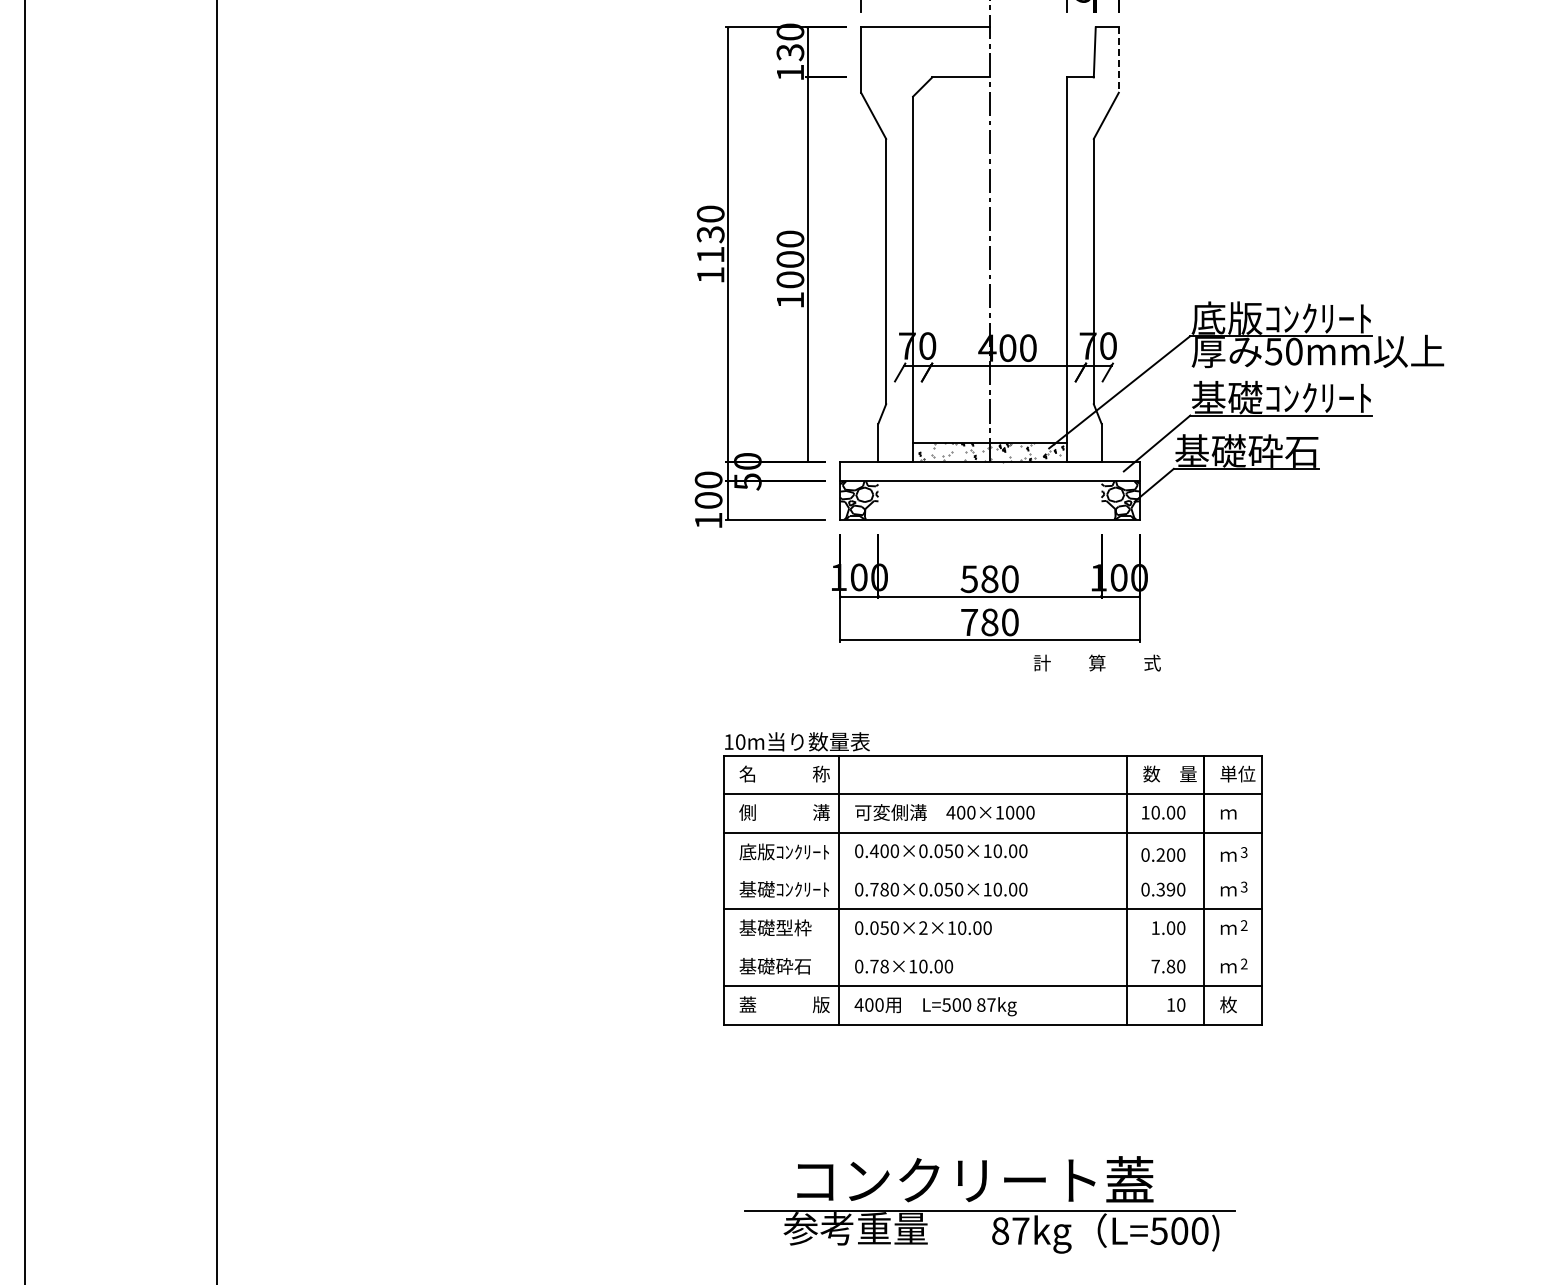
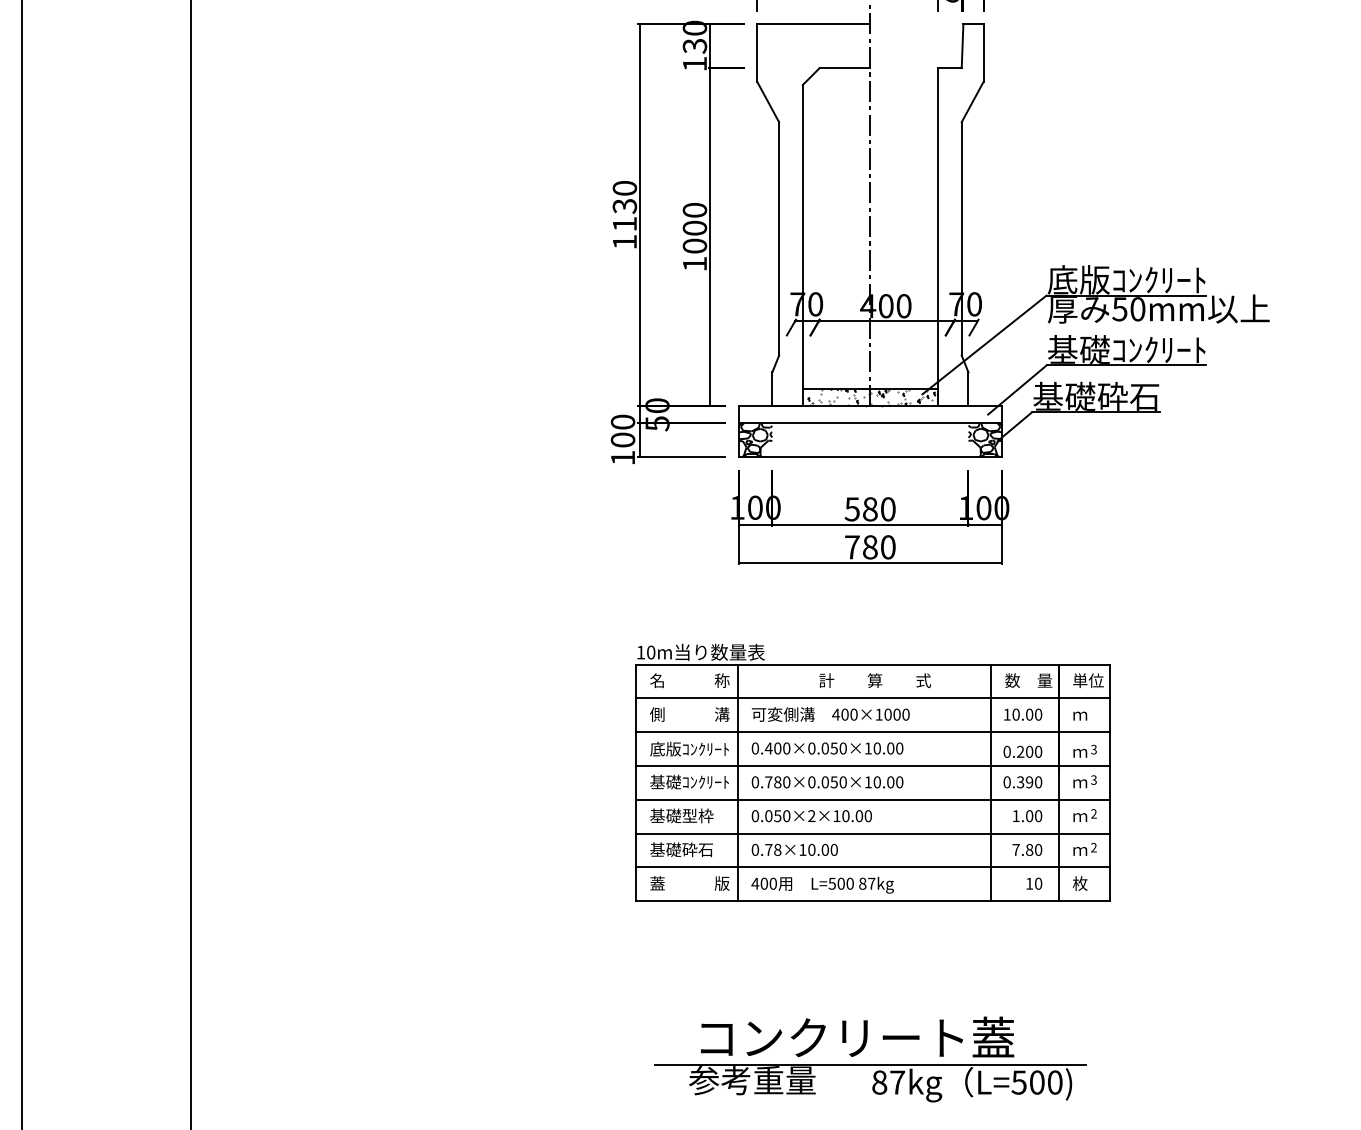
line: (1118, 60) -> (983, 53), dashed -> solid
text: (1096, 662) -> (874, 680), moved
line: (992, 871) -> (872, 766), added
line: (992, 947) -> (872, 833), added

